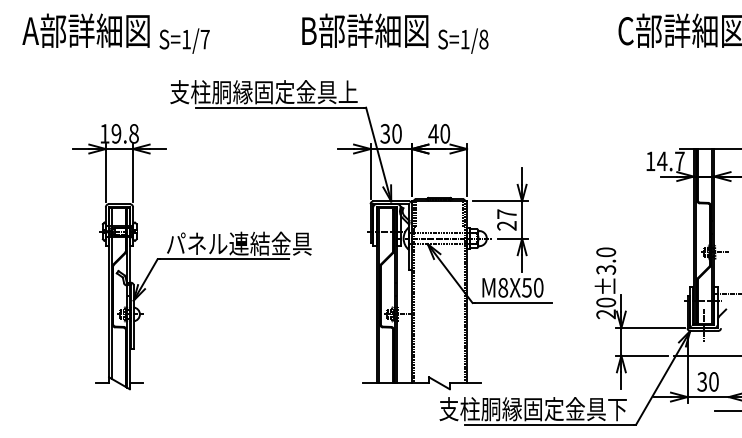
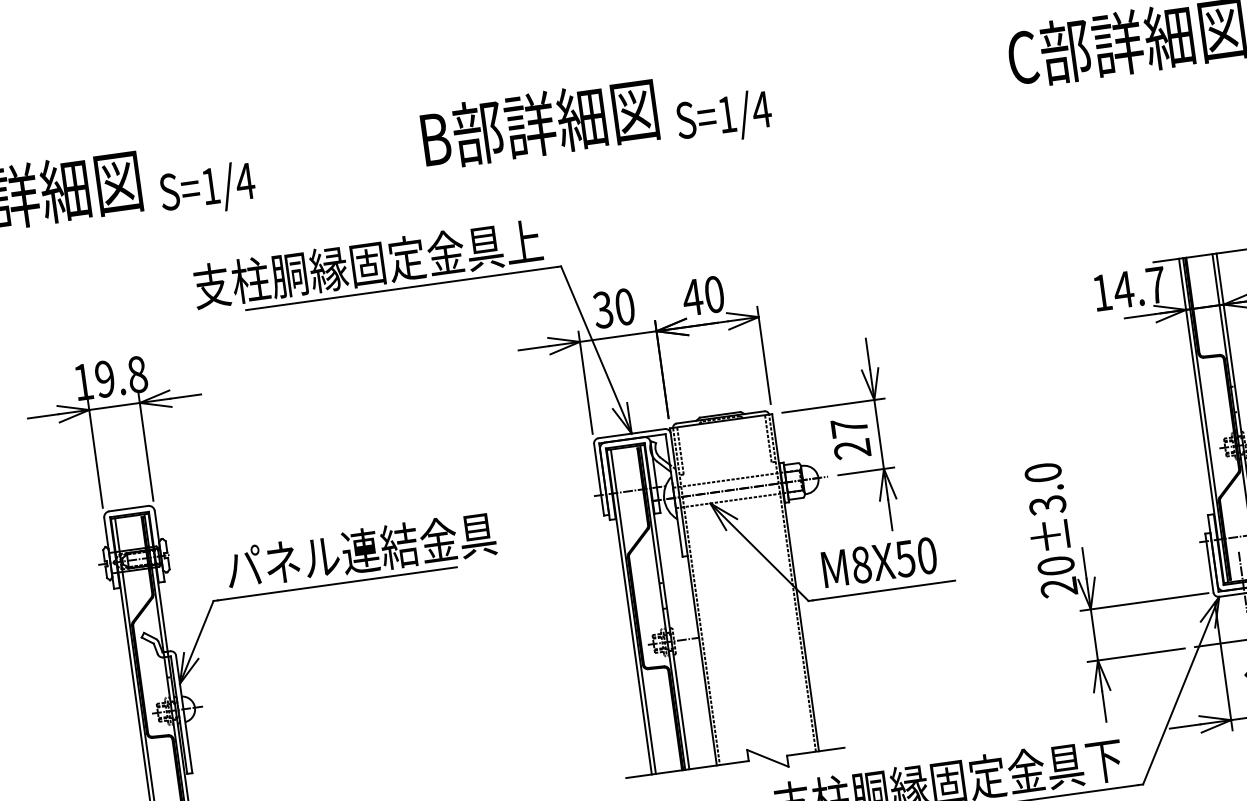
text: (205, 39) -> (245, 181), S=1/7 -> S=1/4
text: (483, 39) -> (761, 109), S=1/8 -> S=1/4

